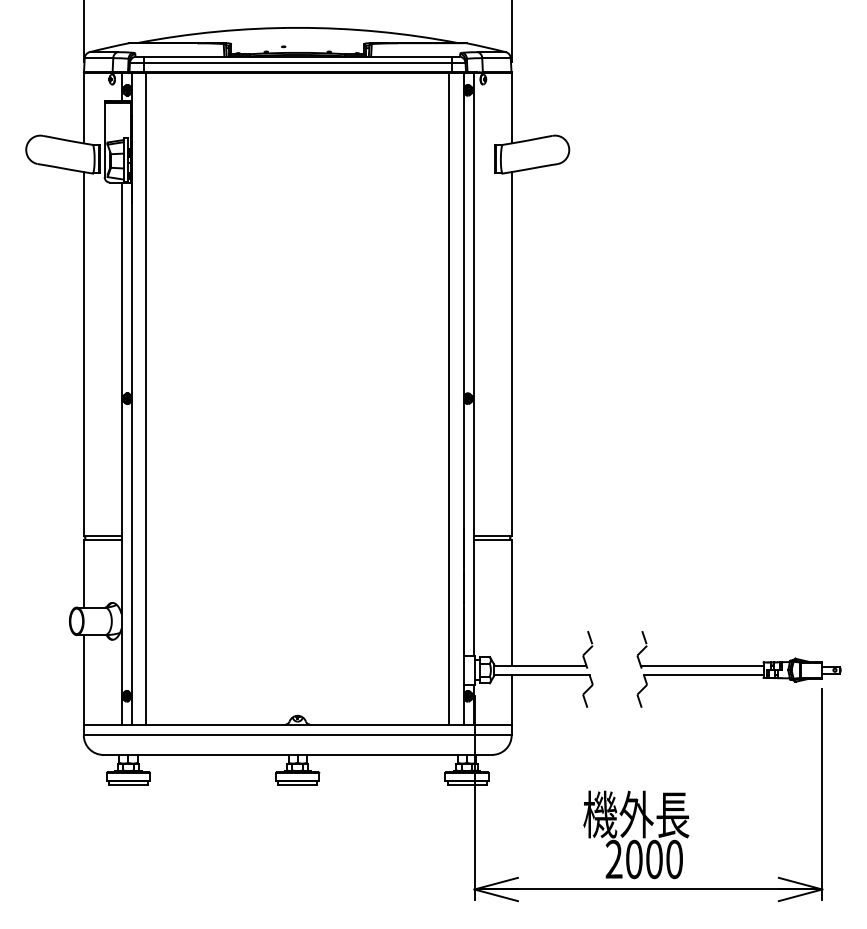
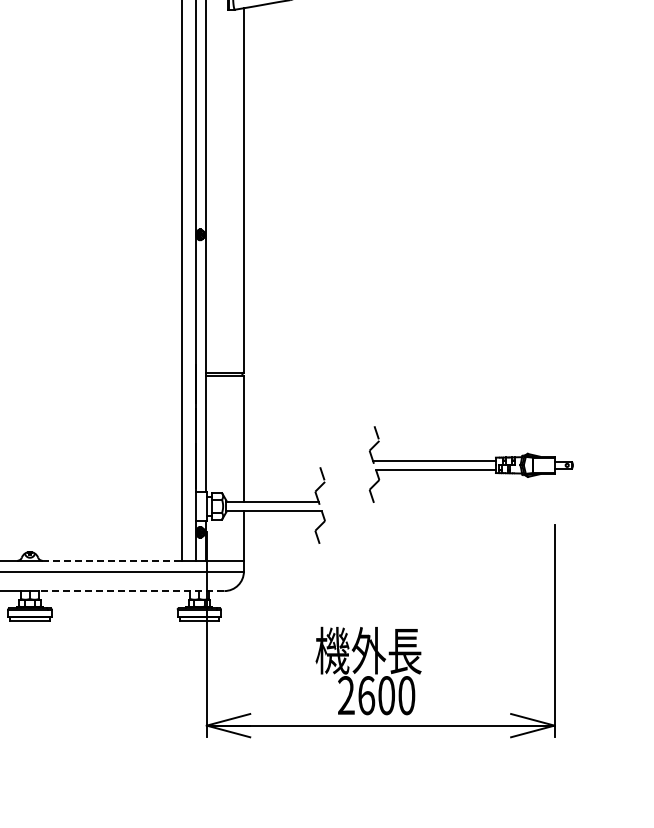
part: (738, 669) -> (470, 464), moved
line: (379, 724) -> (111, 560), solid -> dashed
line: (399, 754) -> (131, 590), solid -> dashed
text: (634, 858) -> (366, 694), 2000 -> 2600

